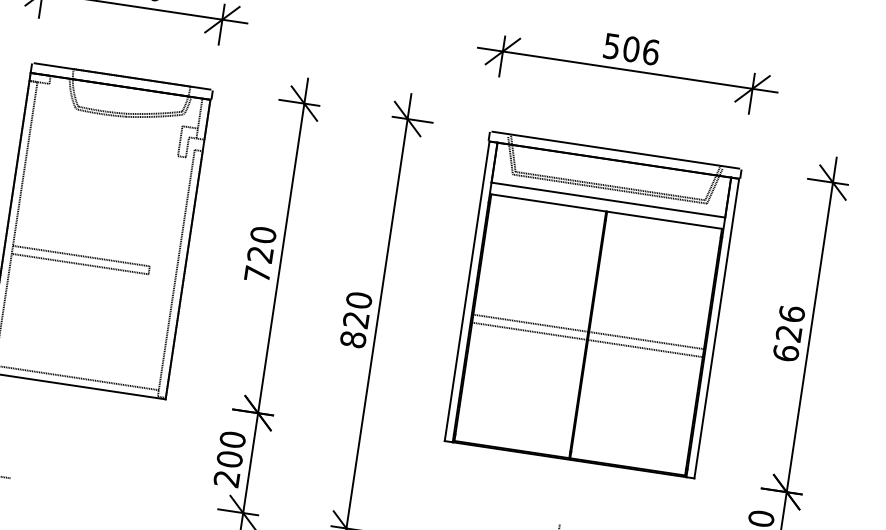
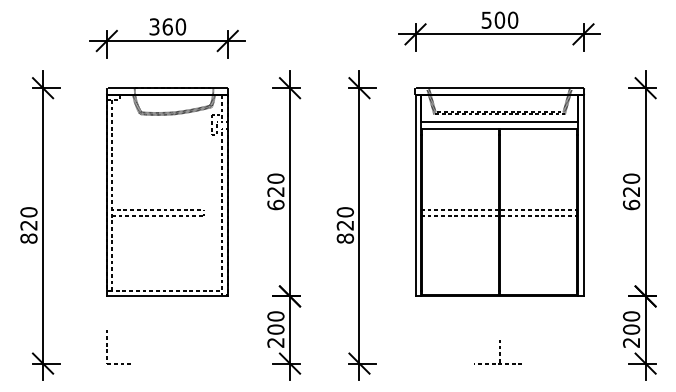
text: (651, 51) -> (513, 19), 506 -> 500
text: (256, 273) -> (275, 204), 720 -> 620
text: (790, 313) -> (630, 178), 626 -> 620

